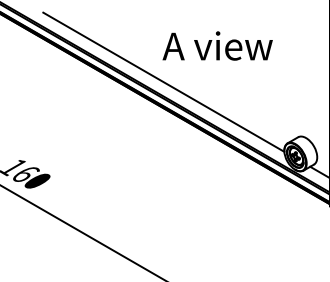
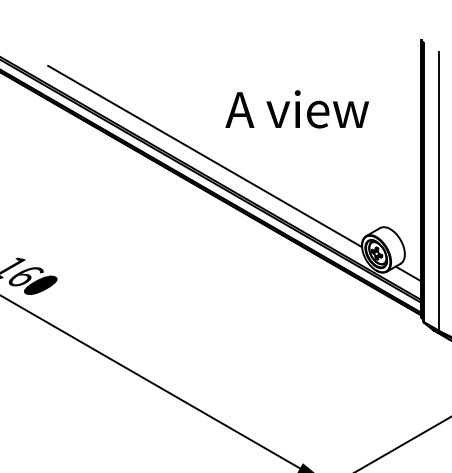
text: (217, 46) -> (296, 109), moved

